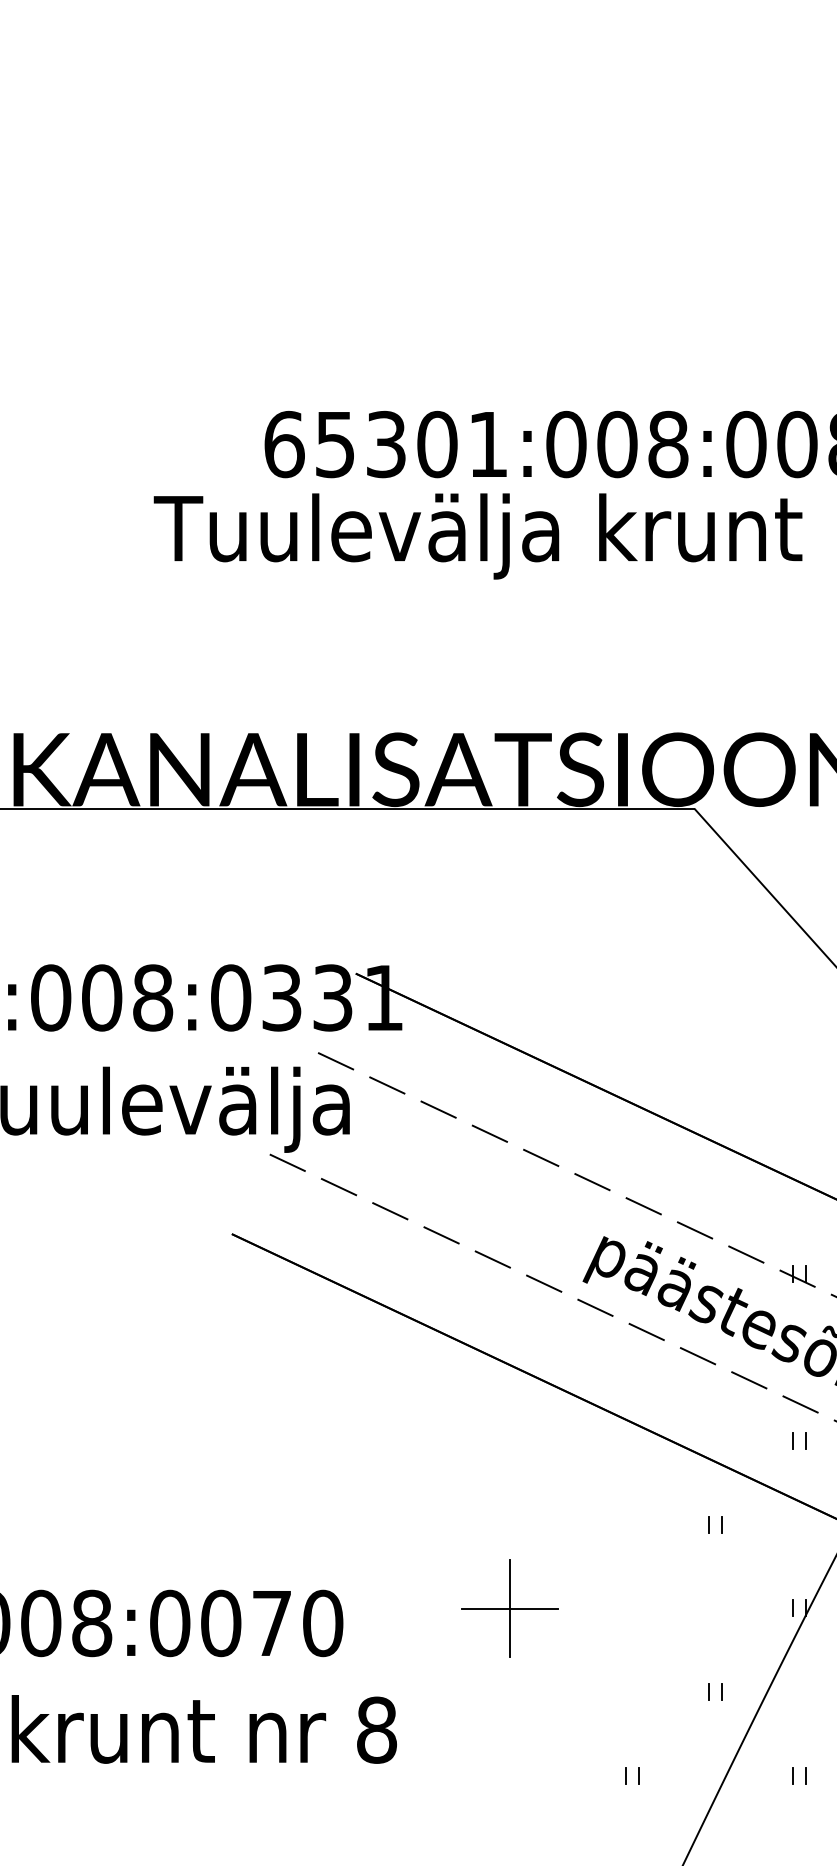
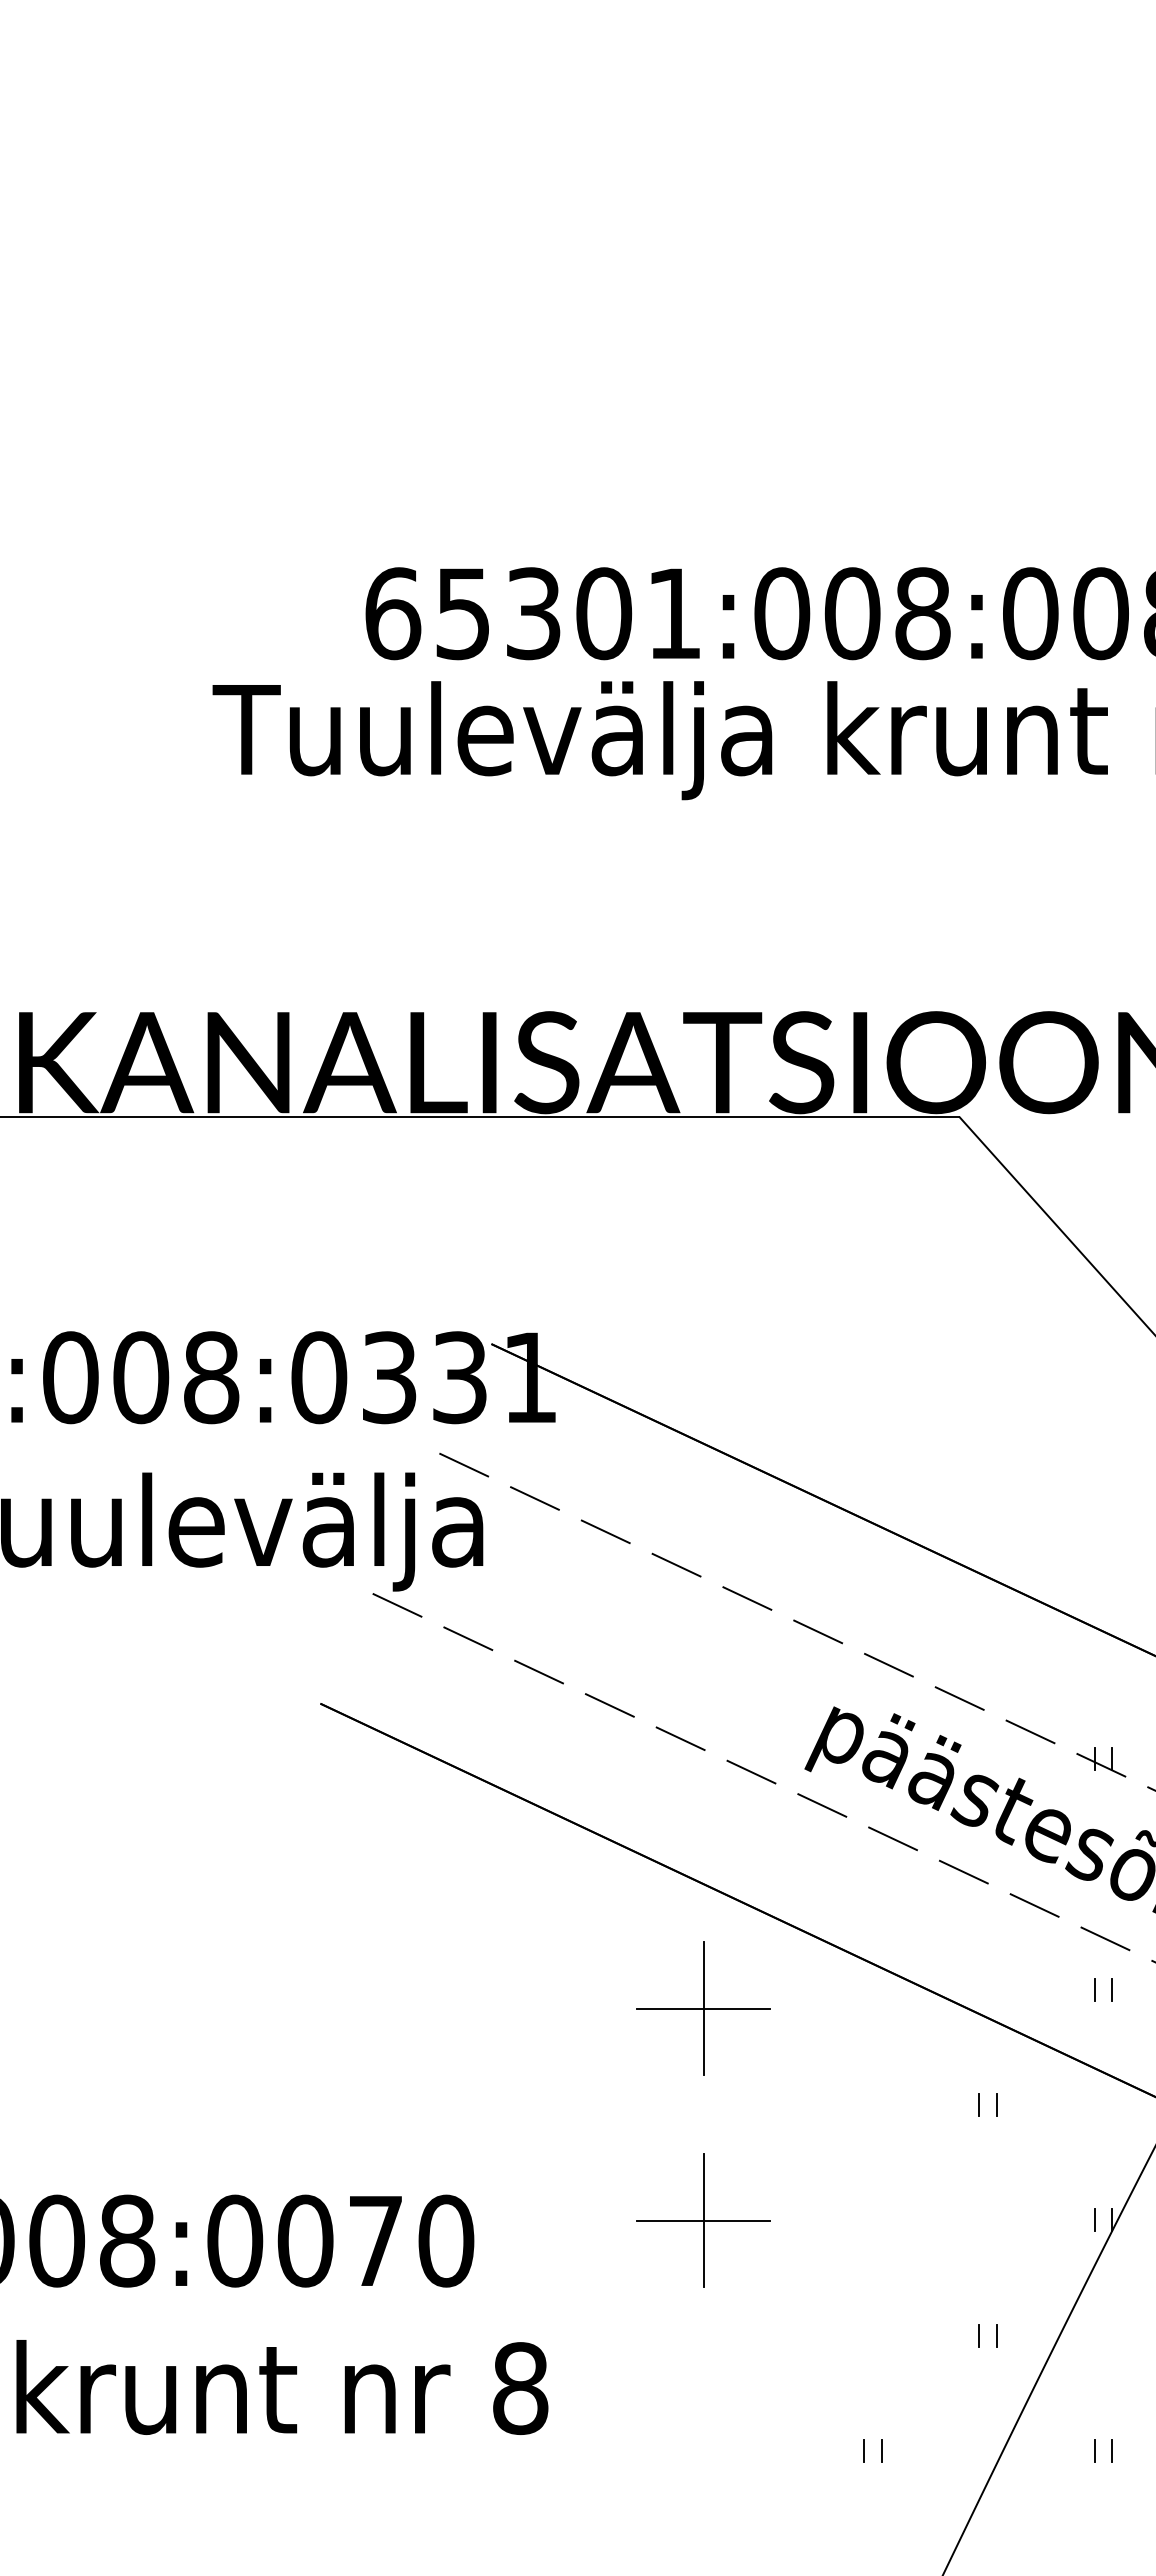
part: (509, 1454) -> (703, 2008), added

